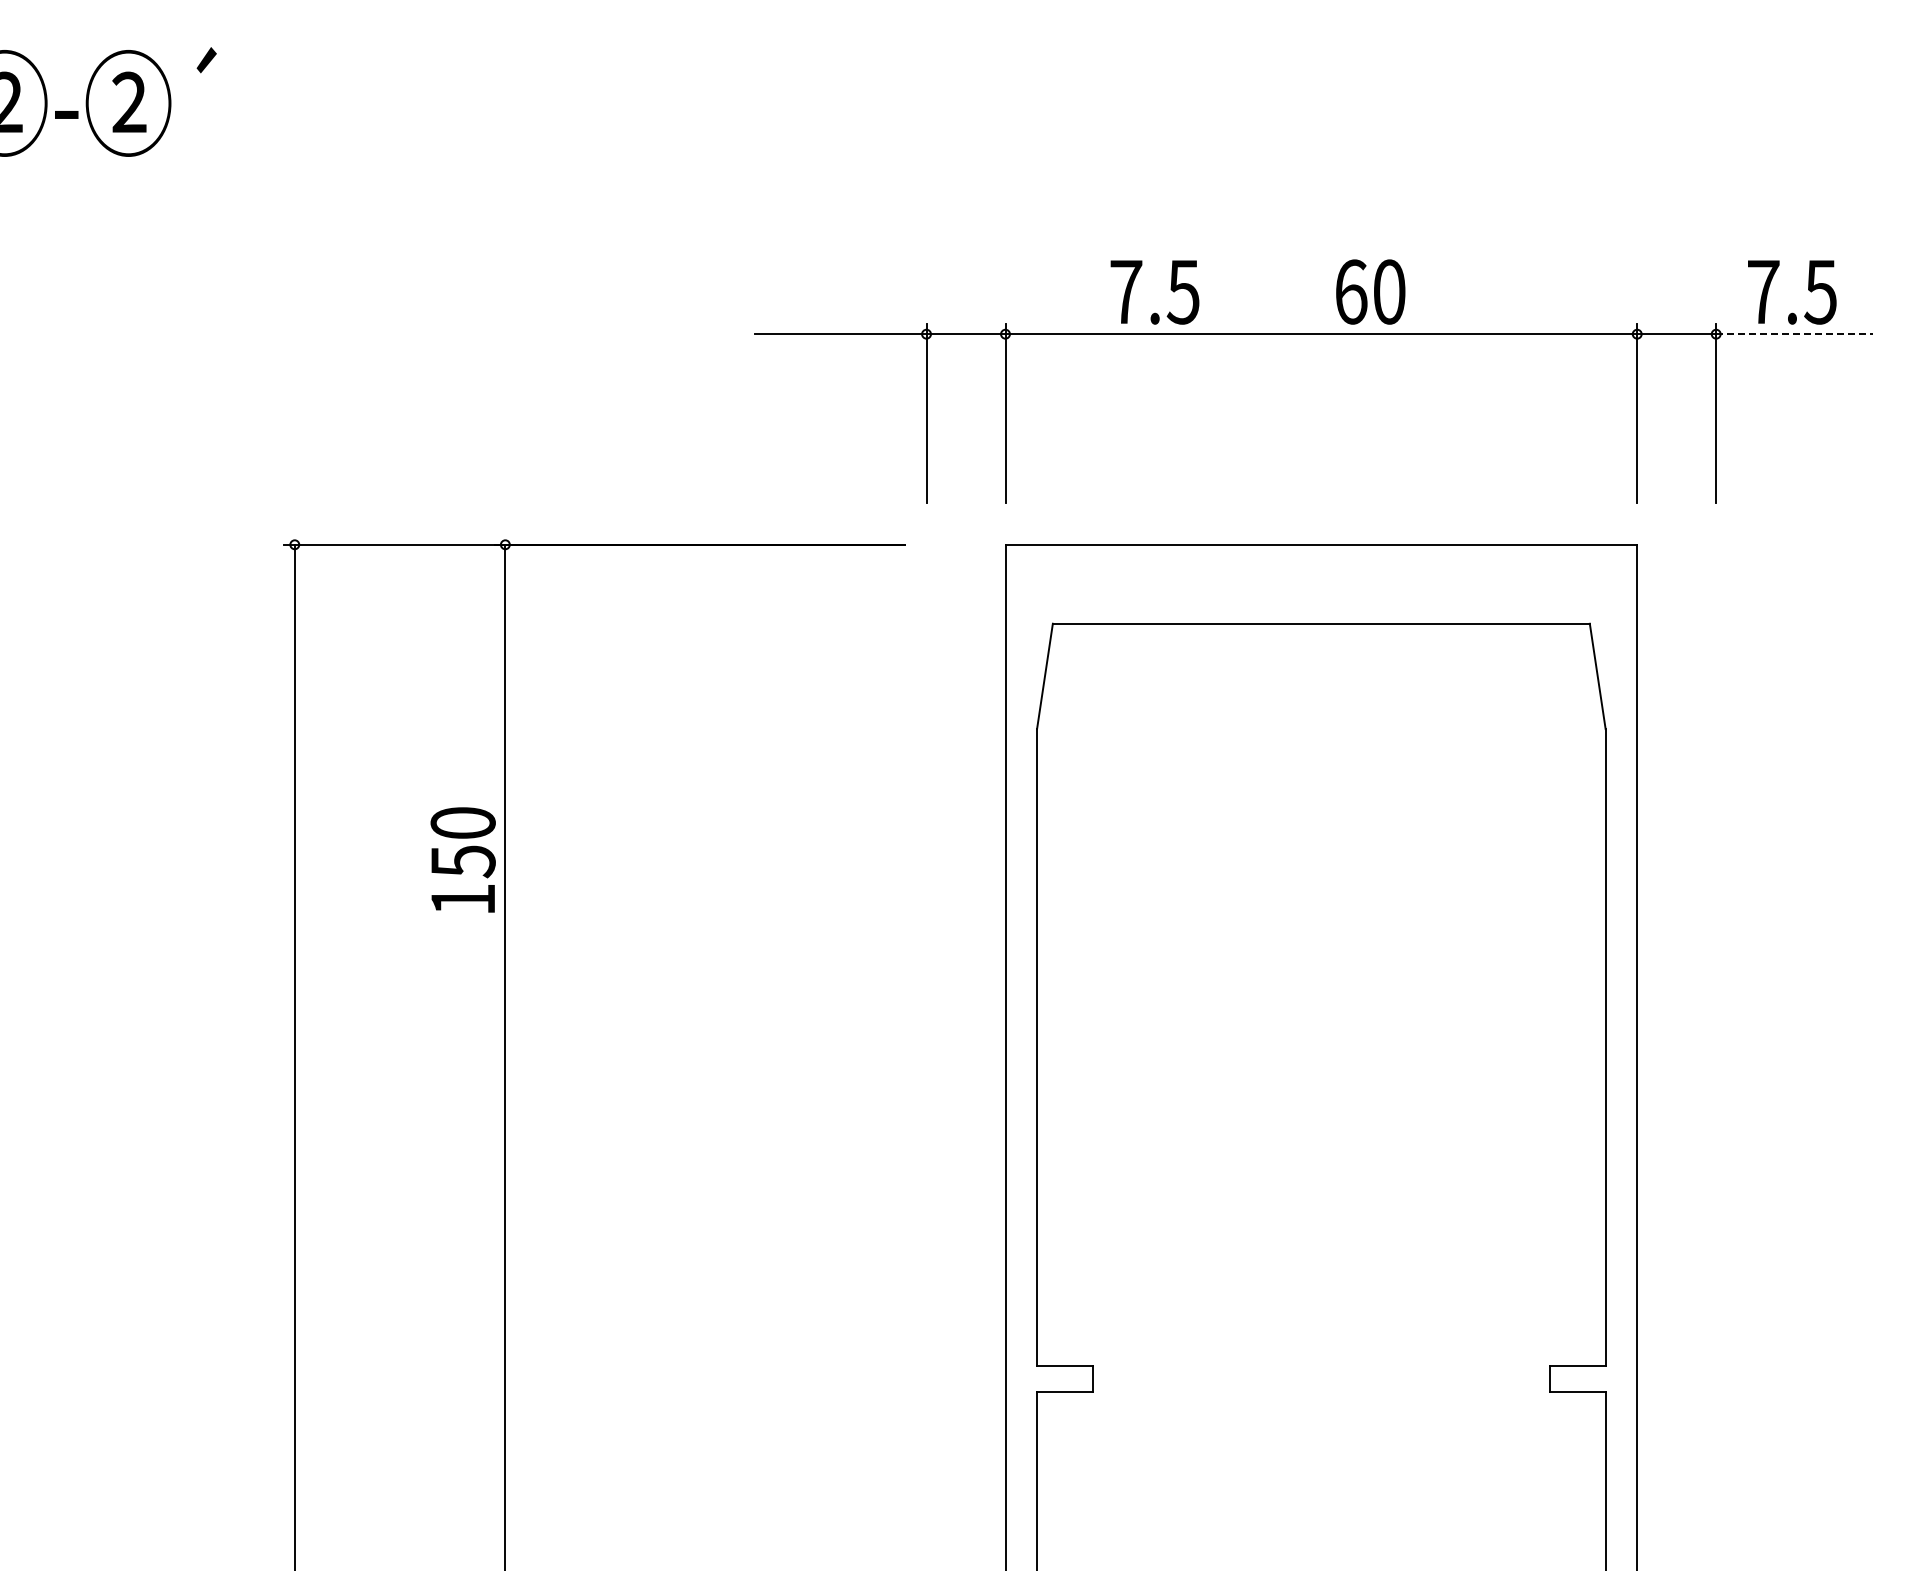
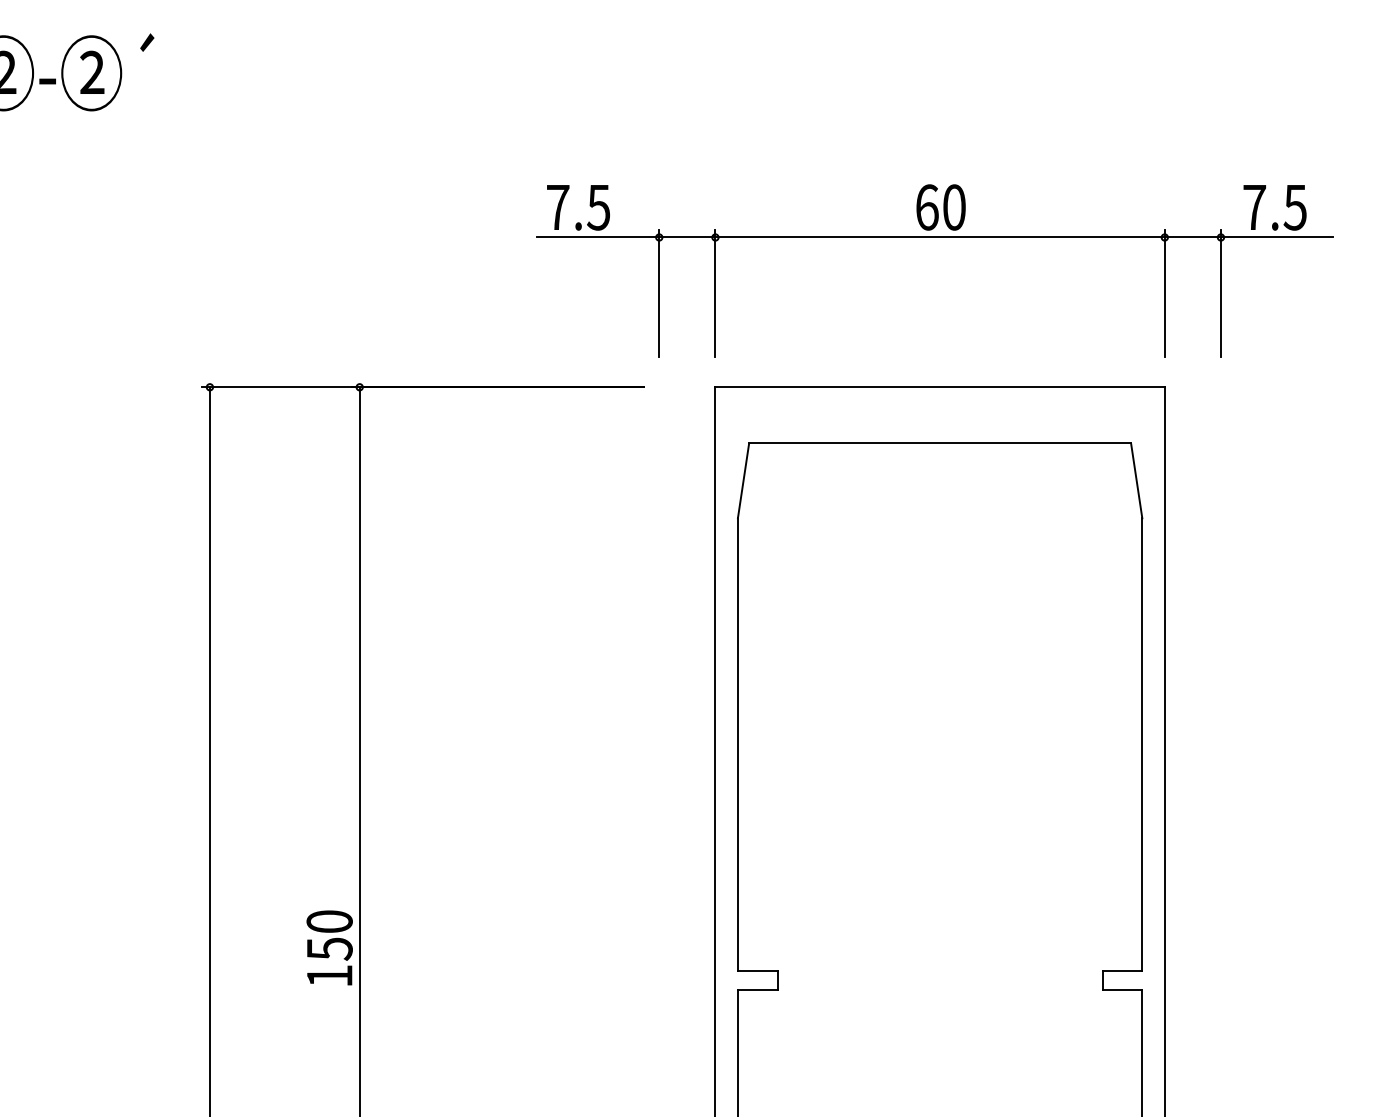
text: (1370, 291) -> (940, 207), moved
text: (1154, 292) -> (578, 207), moved
line: (1795, 334) -> (1277, 237), dashed -> solid
text: (462, 859) -> (329, 947), moved

